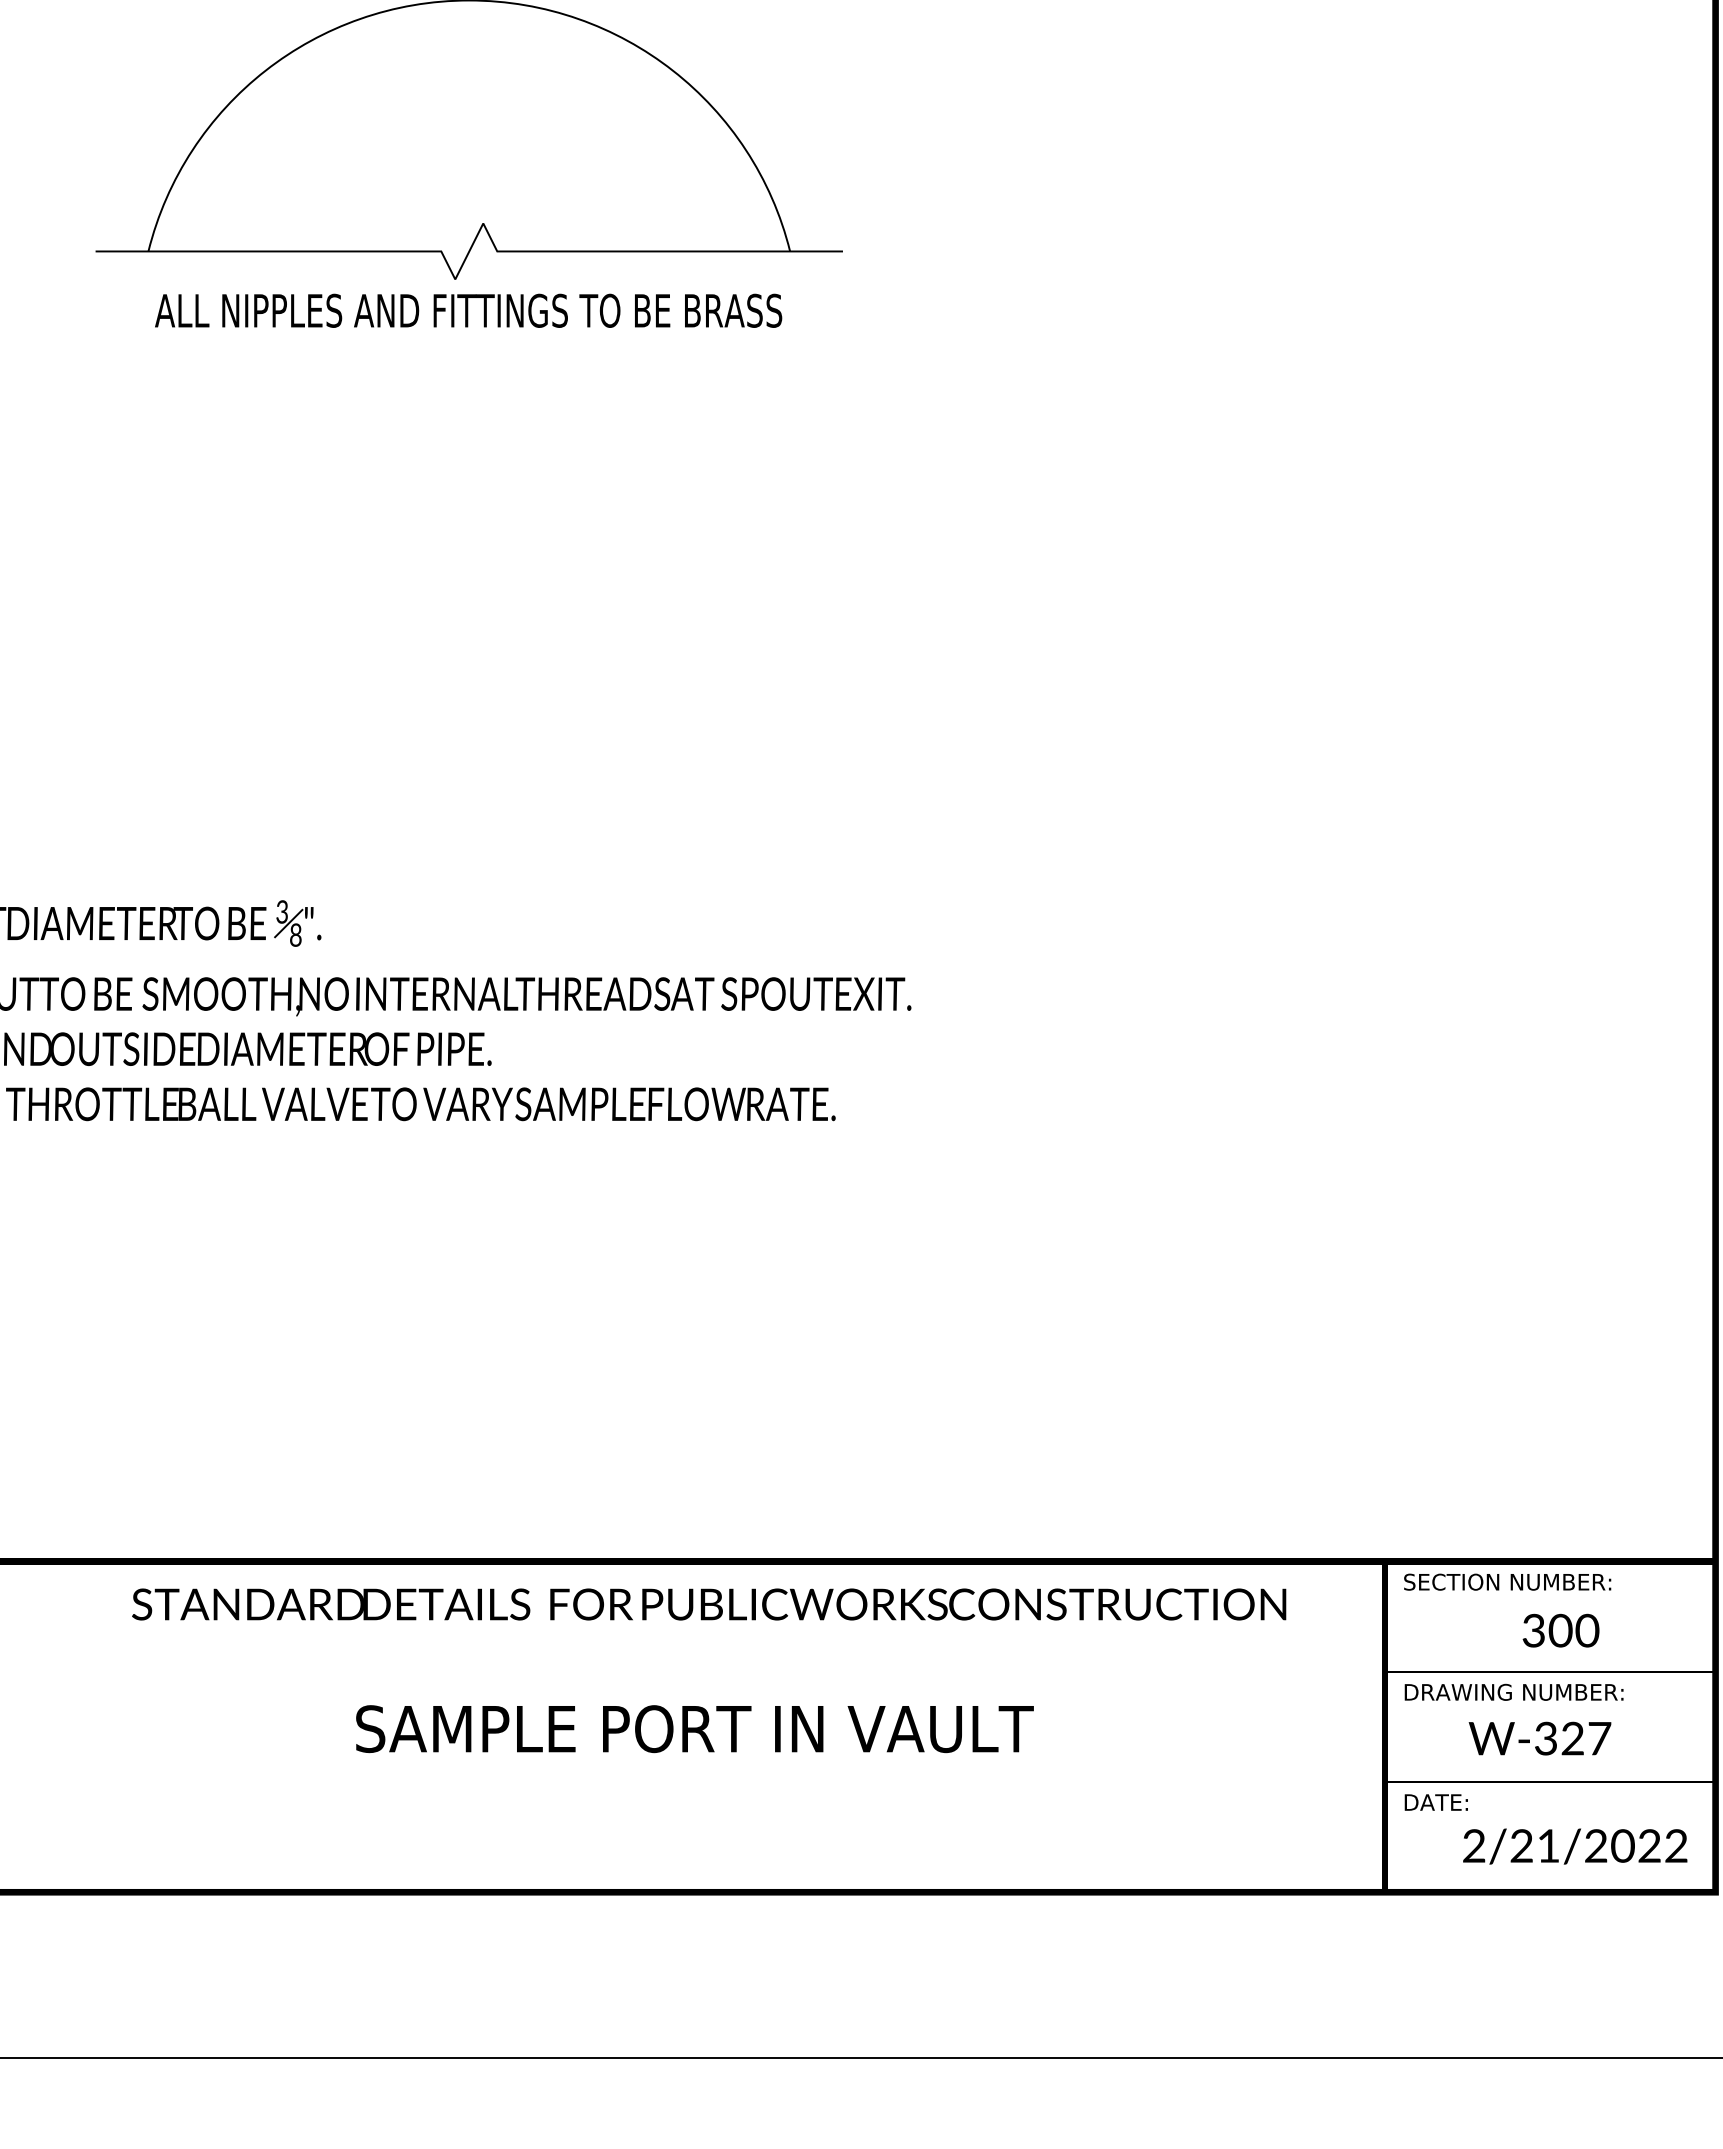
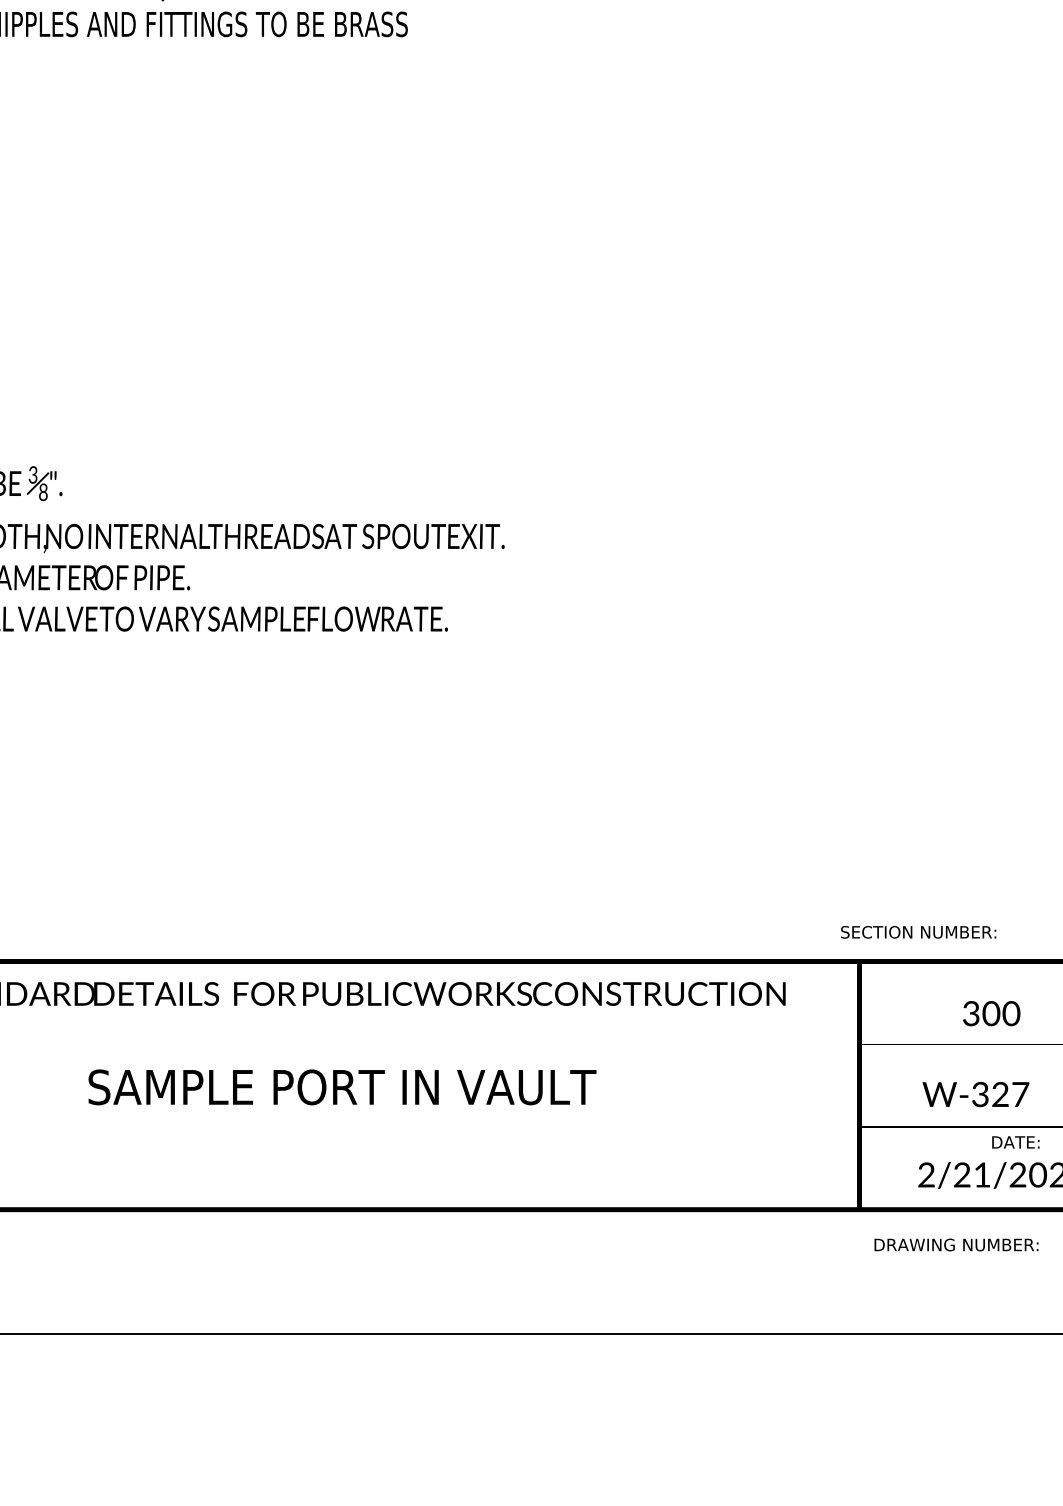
text: (1507, 1581) -> (918, 931), moved
text: (1513, 1691) -> (956, 1244), moved
text: (1435, 1802) -> (1015, 1142), moved

